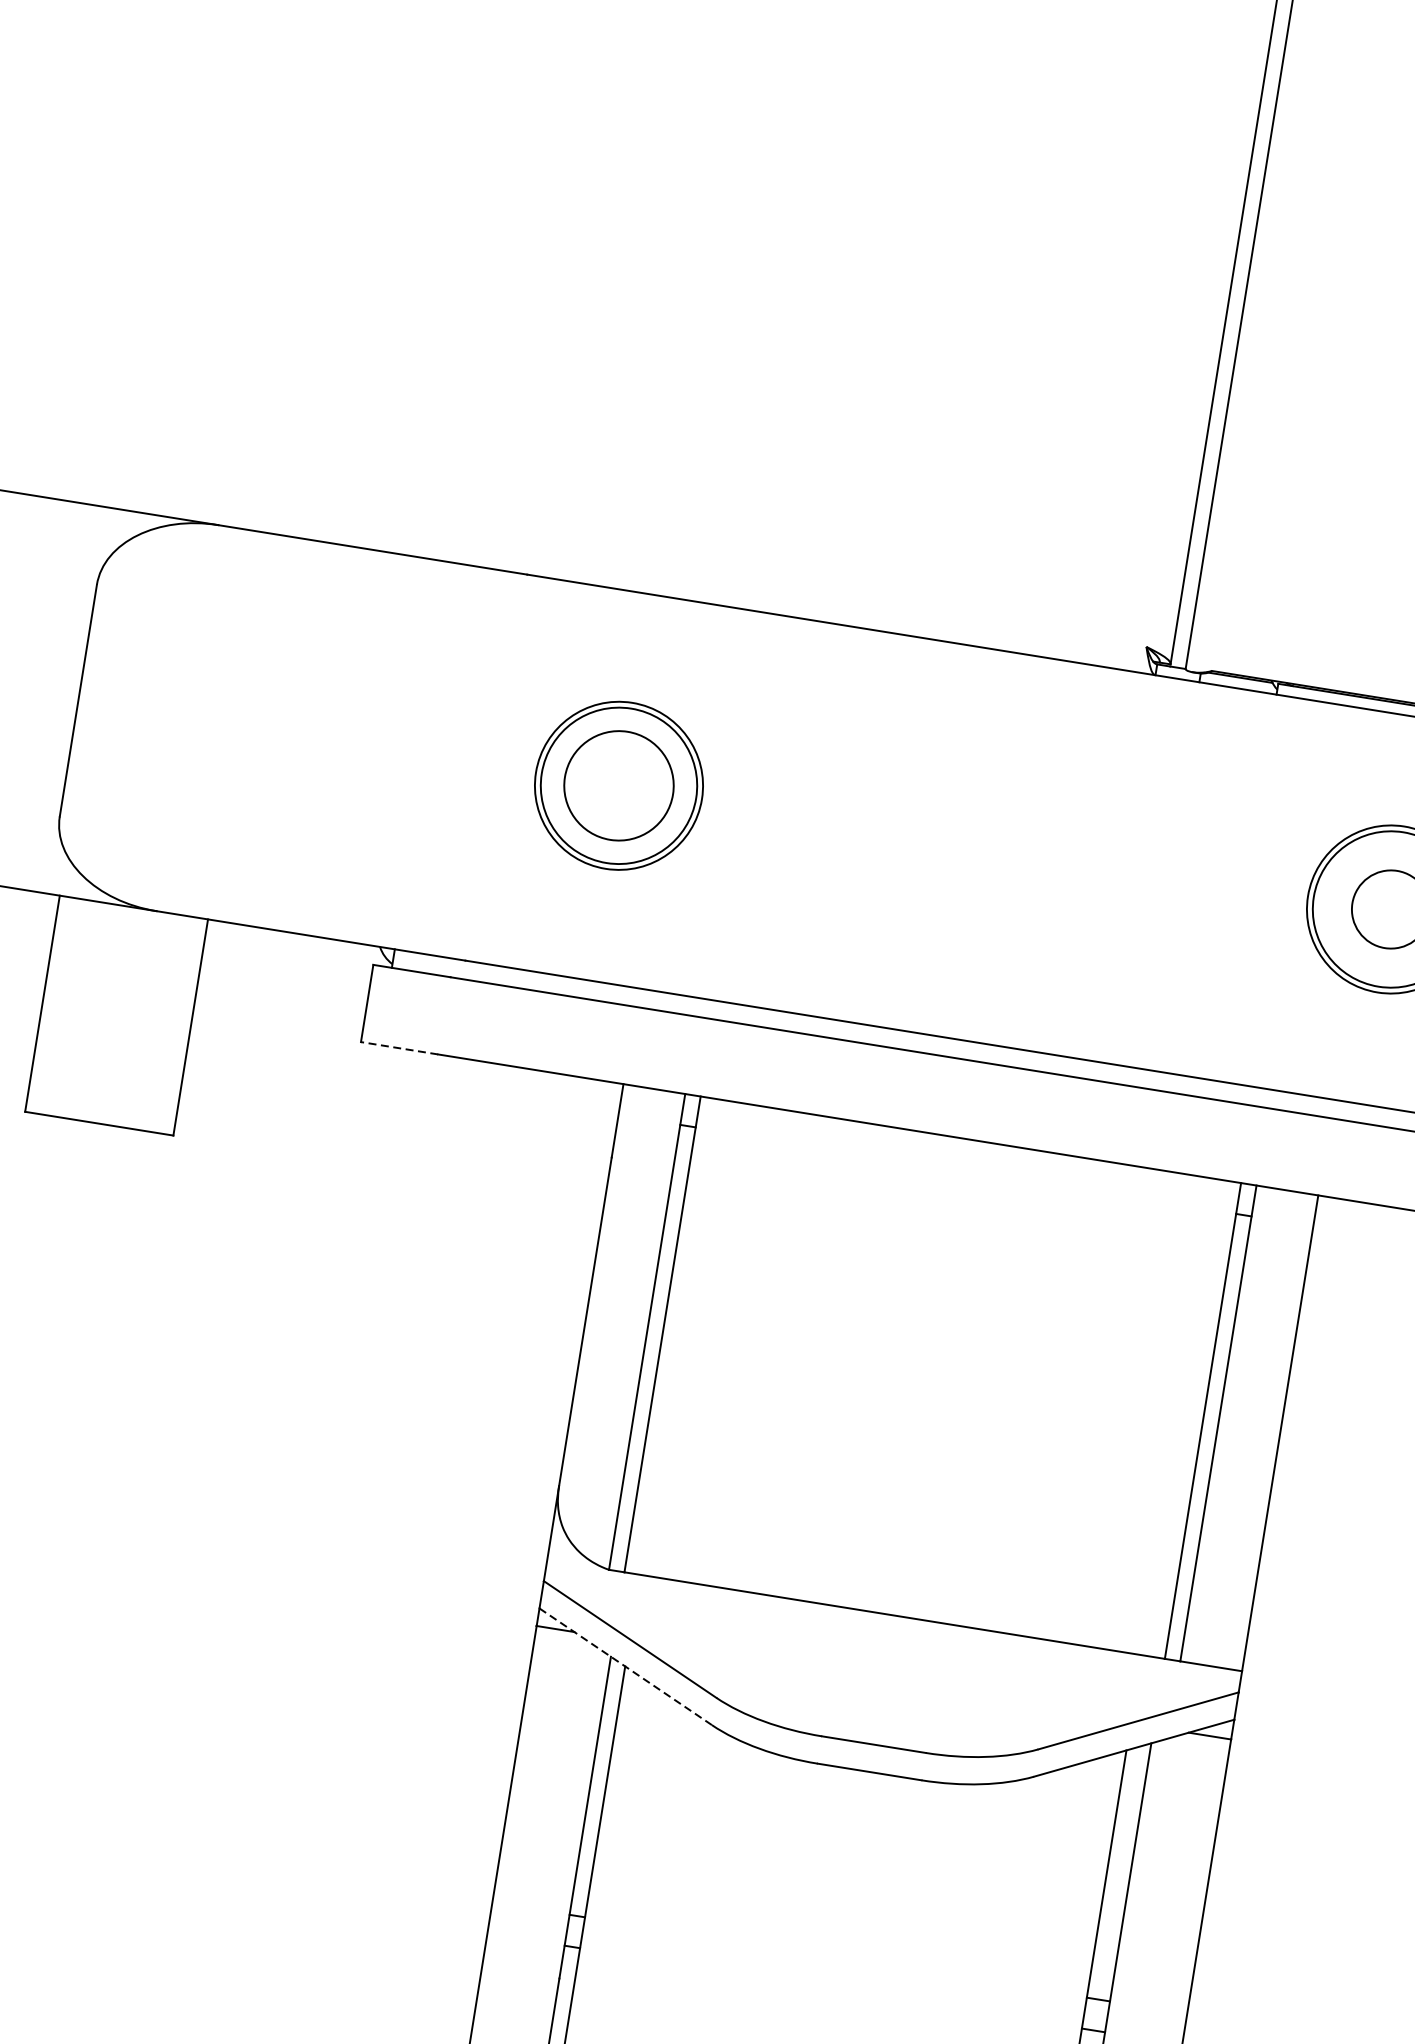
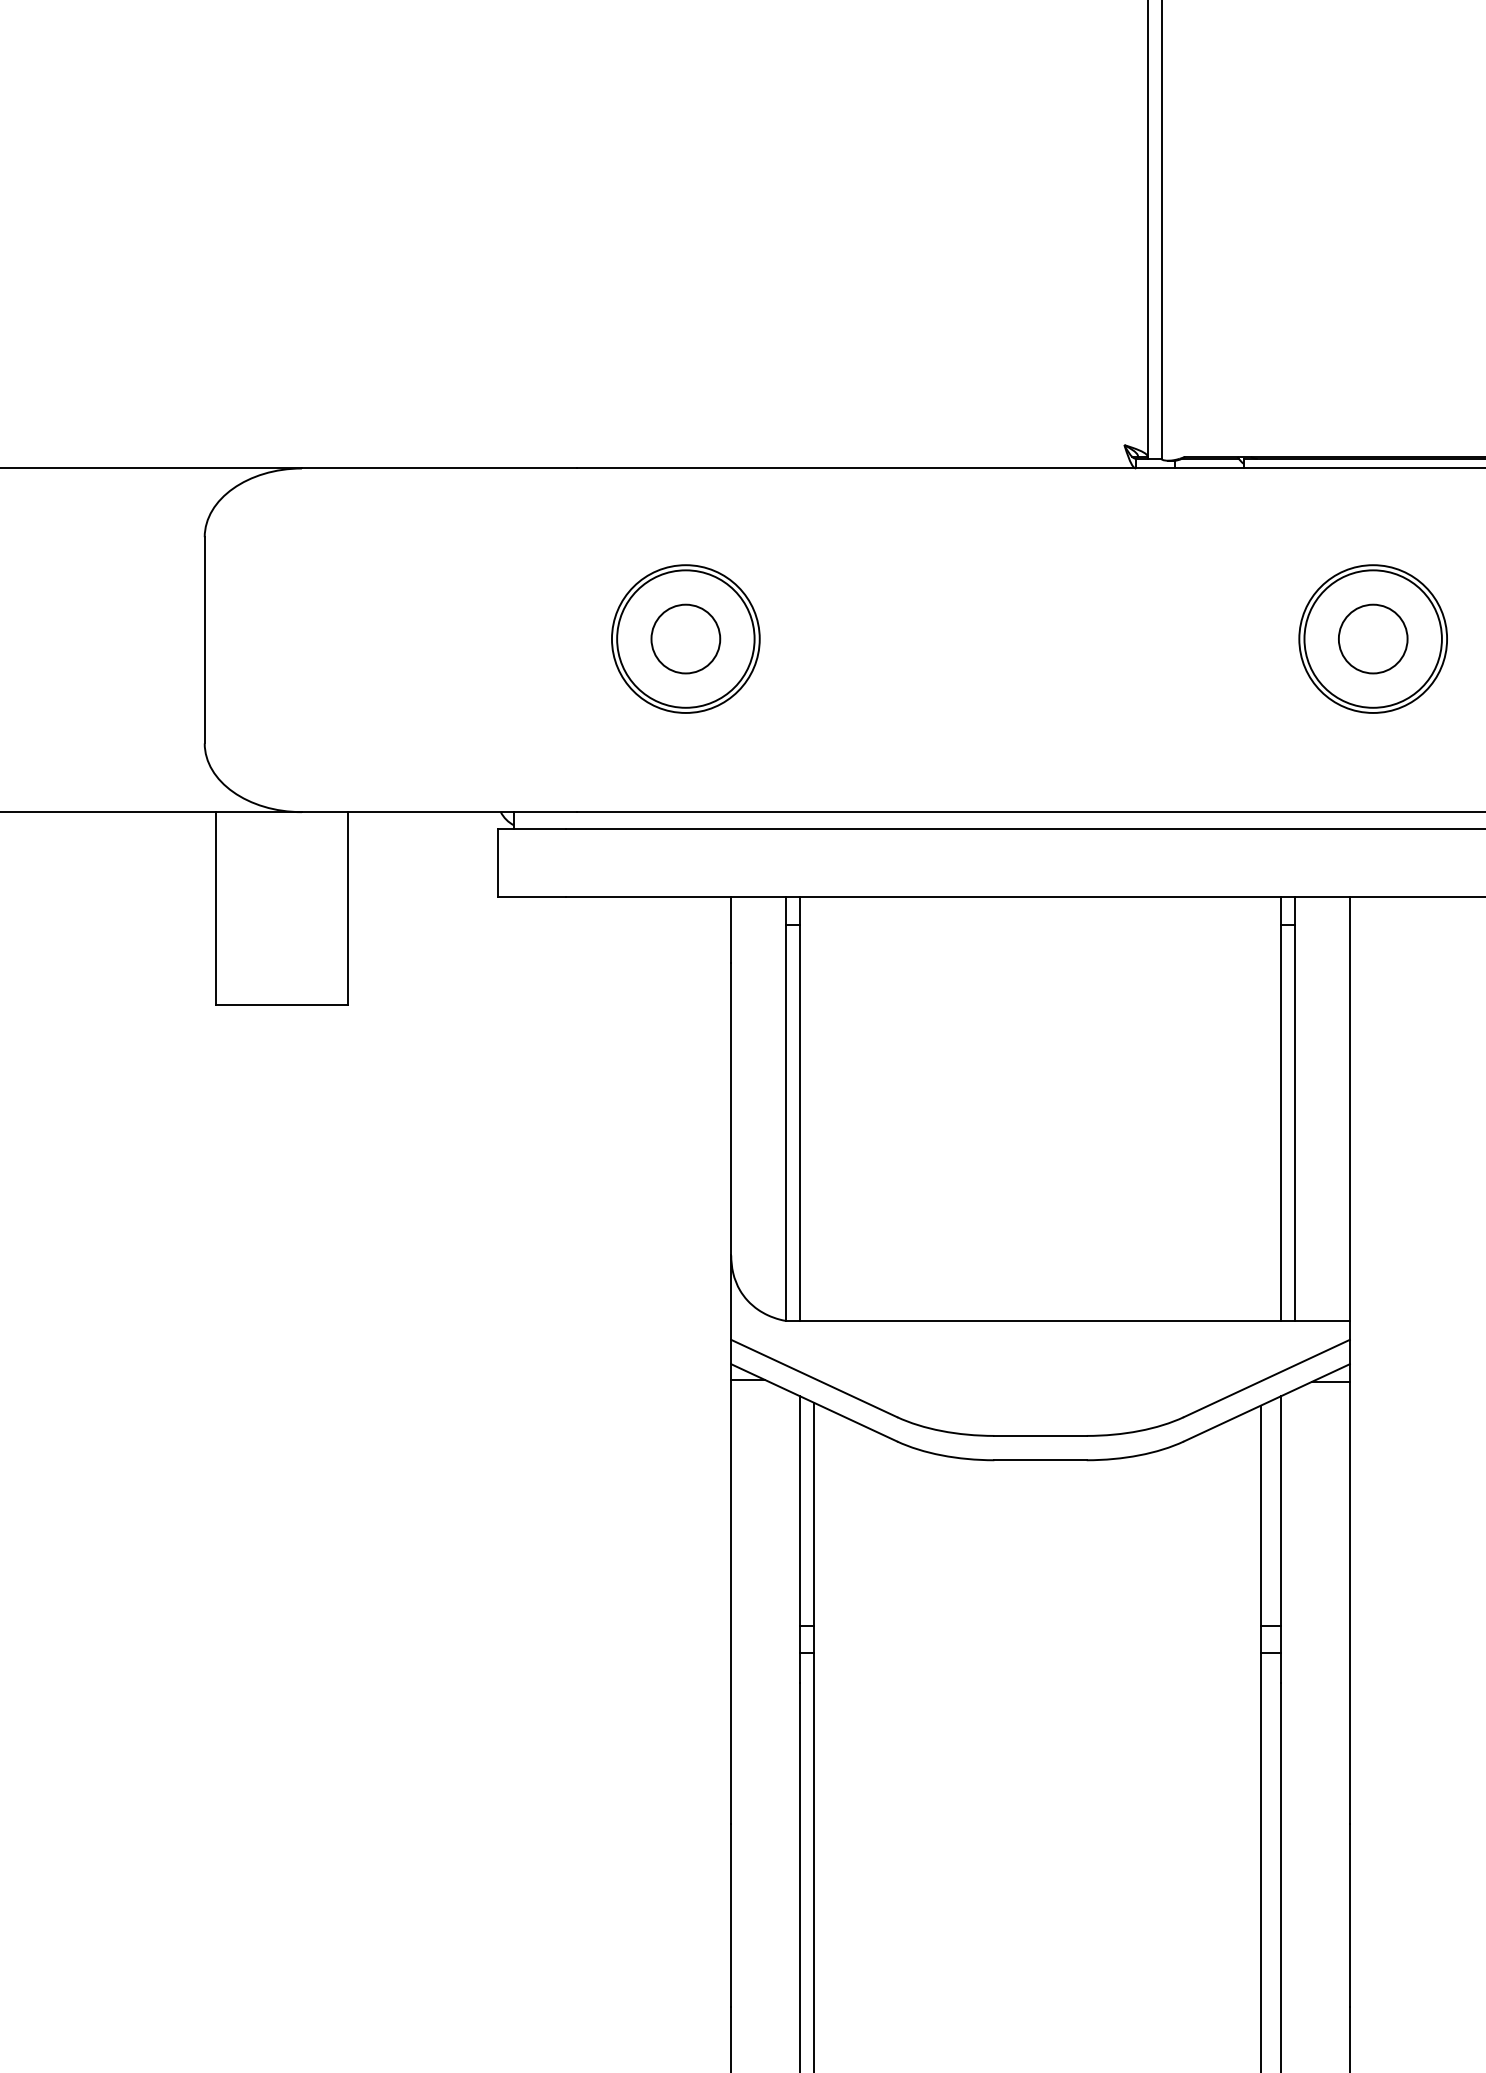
circle: (618, 785) -> (685, 638), size x0.71
line: (399, 1048) -> (531, 897), dashed -> solid
line: (626, 1666) -> (814, 1402), dashed -> solid

